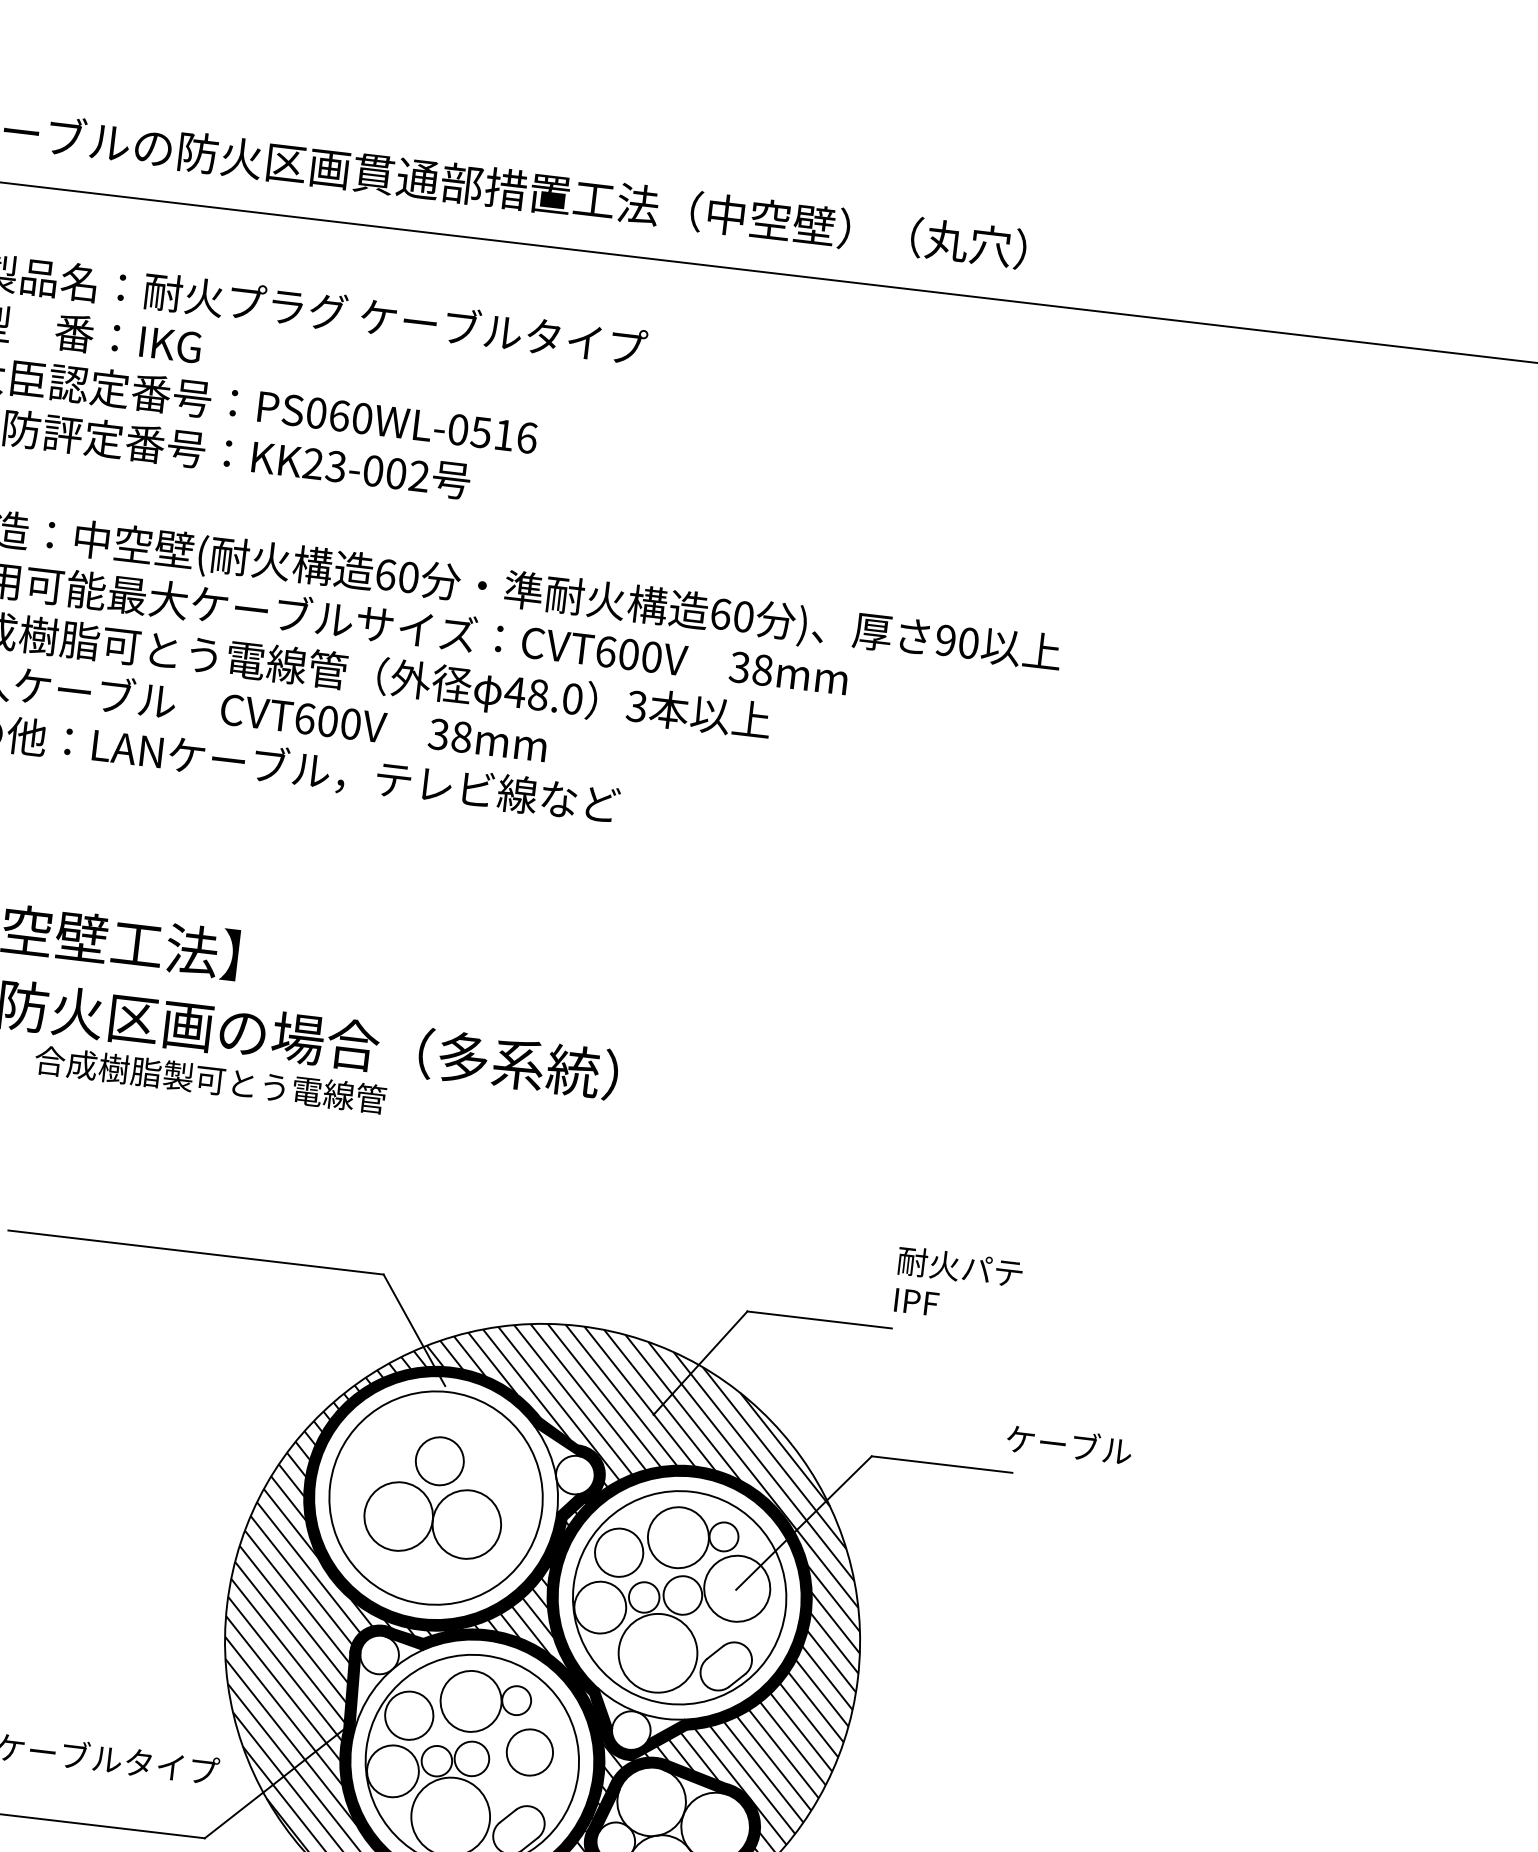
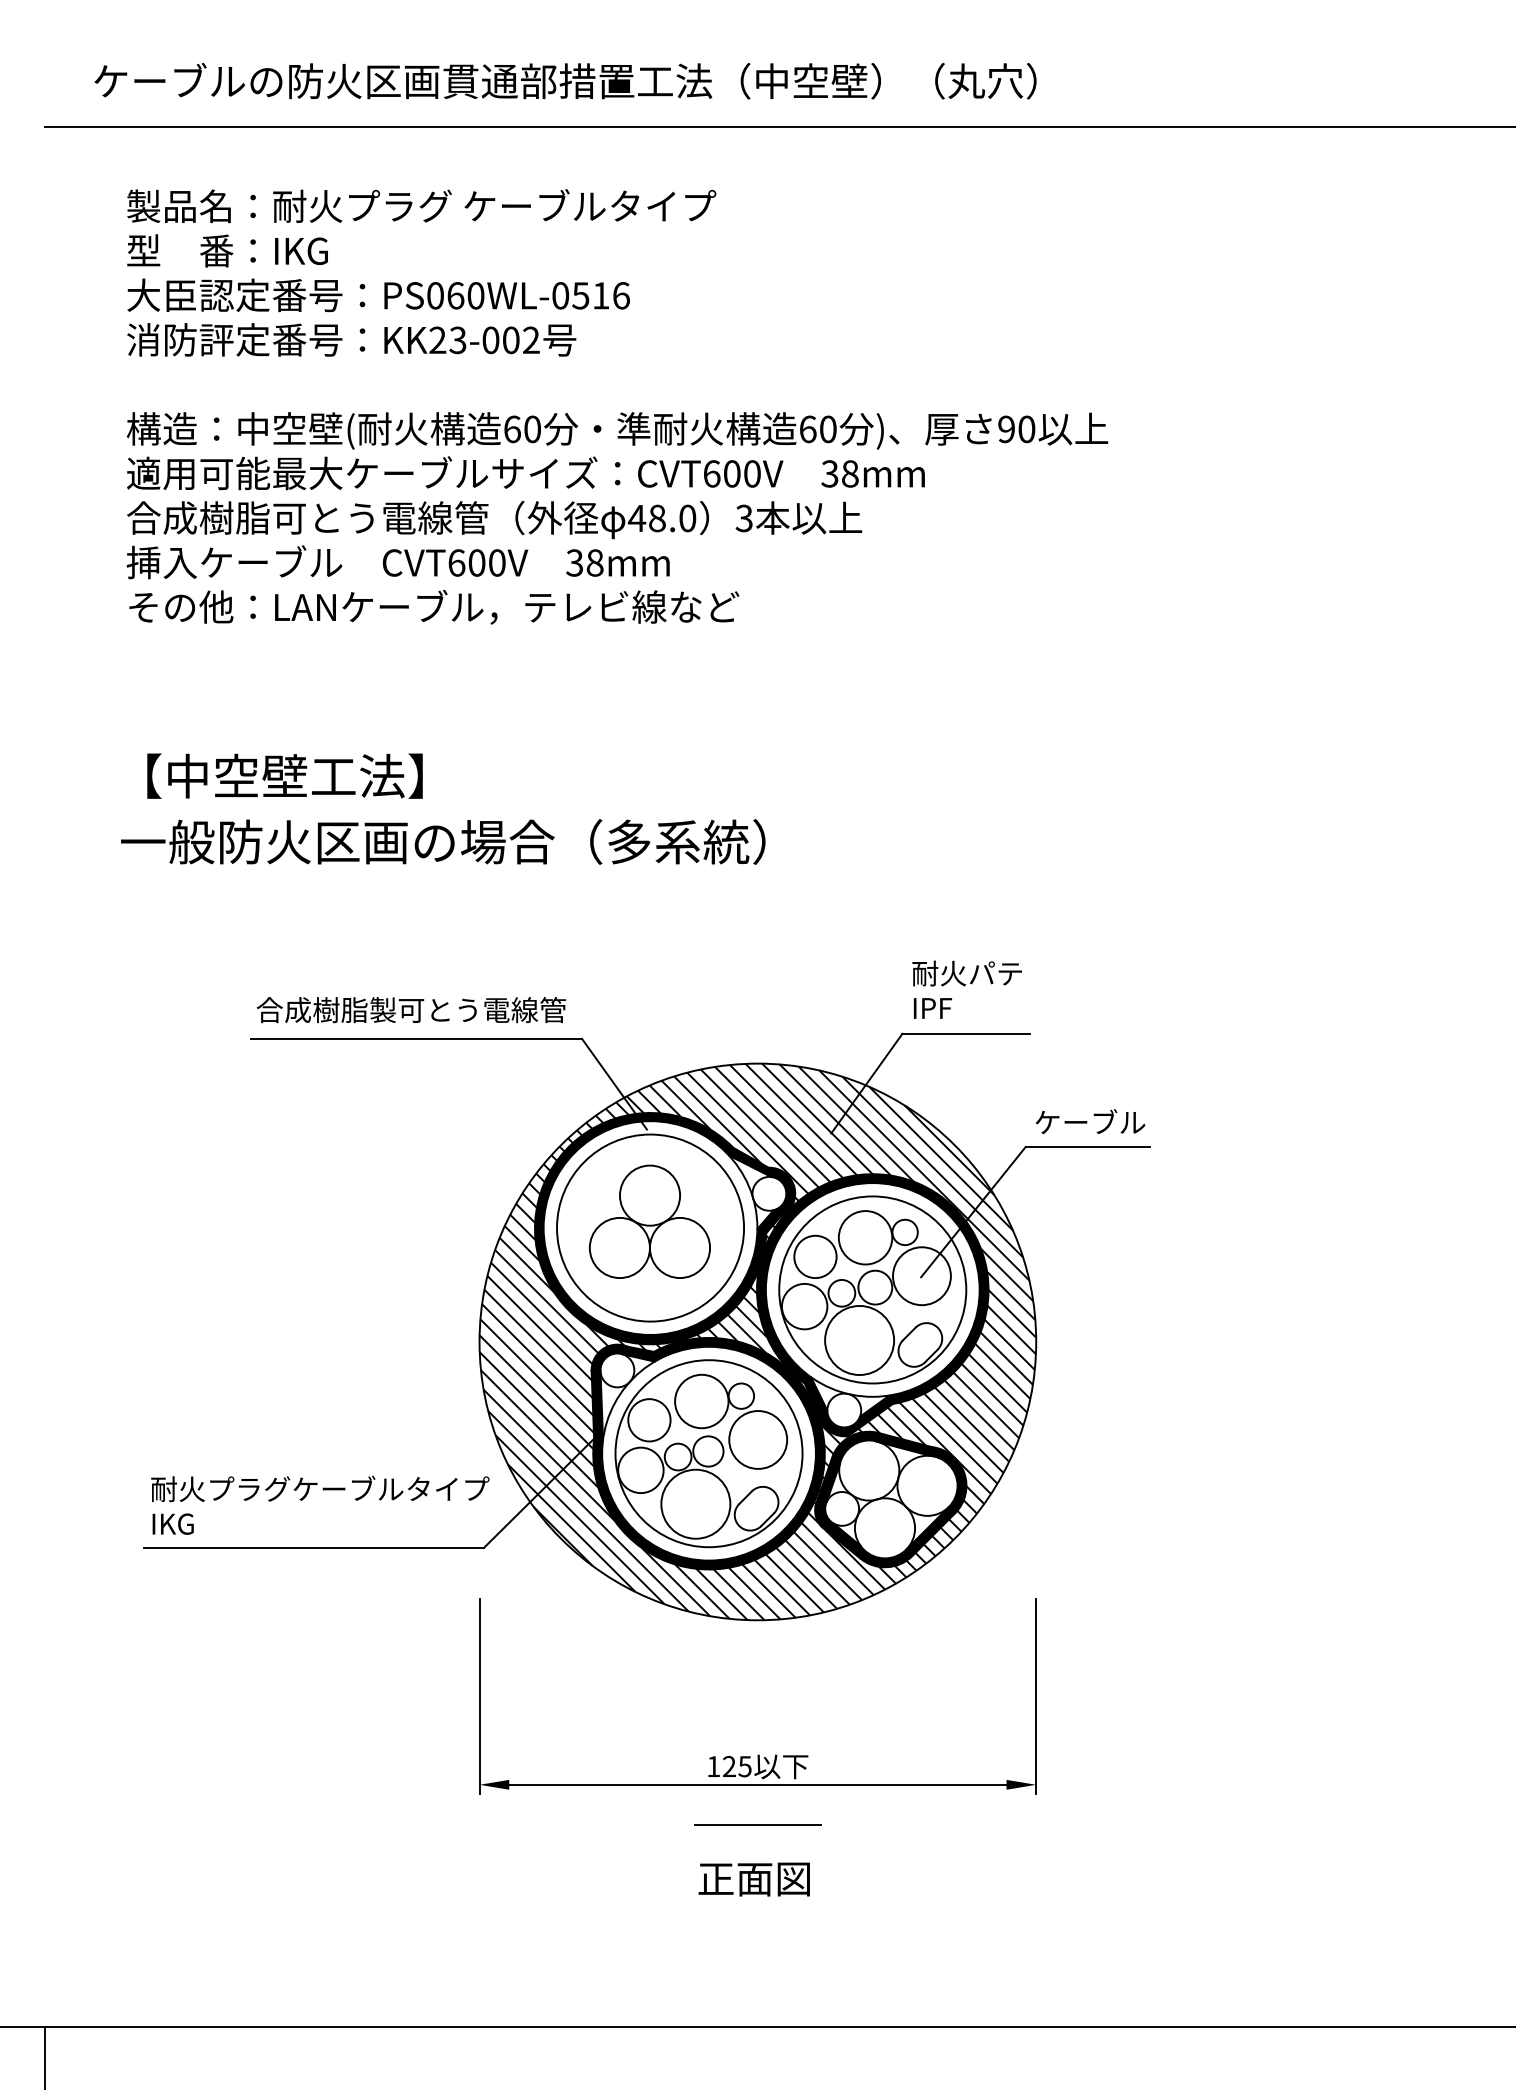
text: (210, 1080) -> (411, 1010), moved
text: (957, 1285) -> (966, 989), moved
text: (1069, 1444) -> (1090, 1121), moved
circle: (439, 1461) -> (649, 1195), size x1.43
circle: (530, 1752) -> (758, 1439), size x1.43

